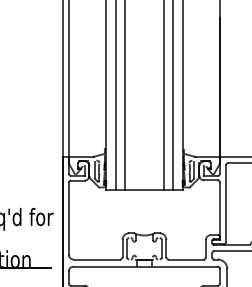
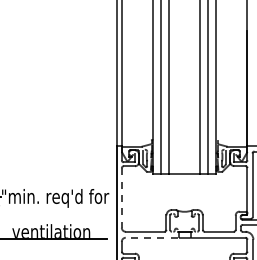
line: (68, 219) -> (121, 198), solid -> dashed
line: (104, 266) -> (151, 237), solid -> dashed

